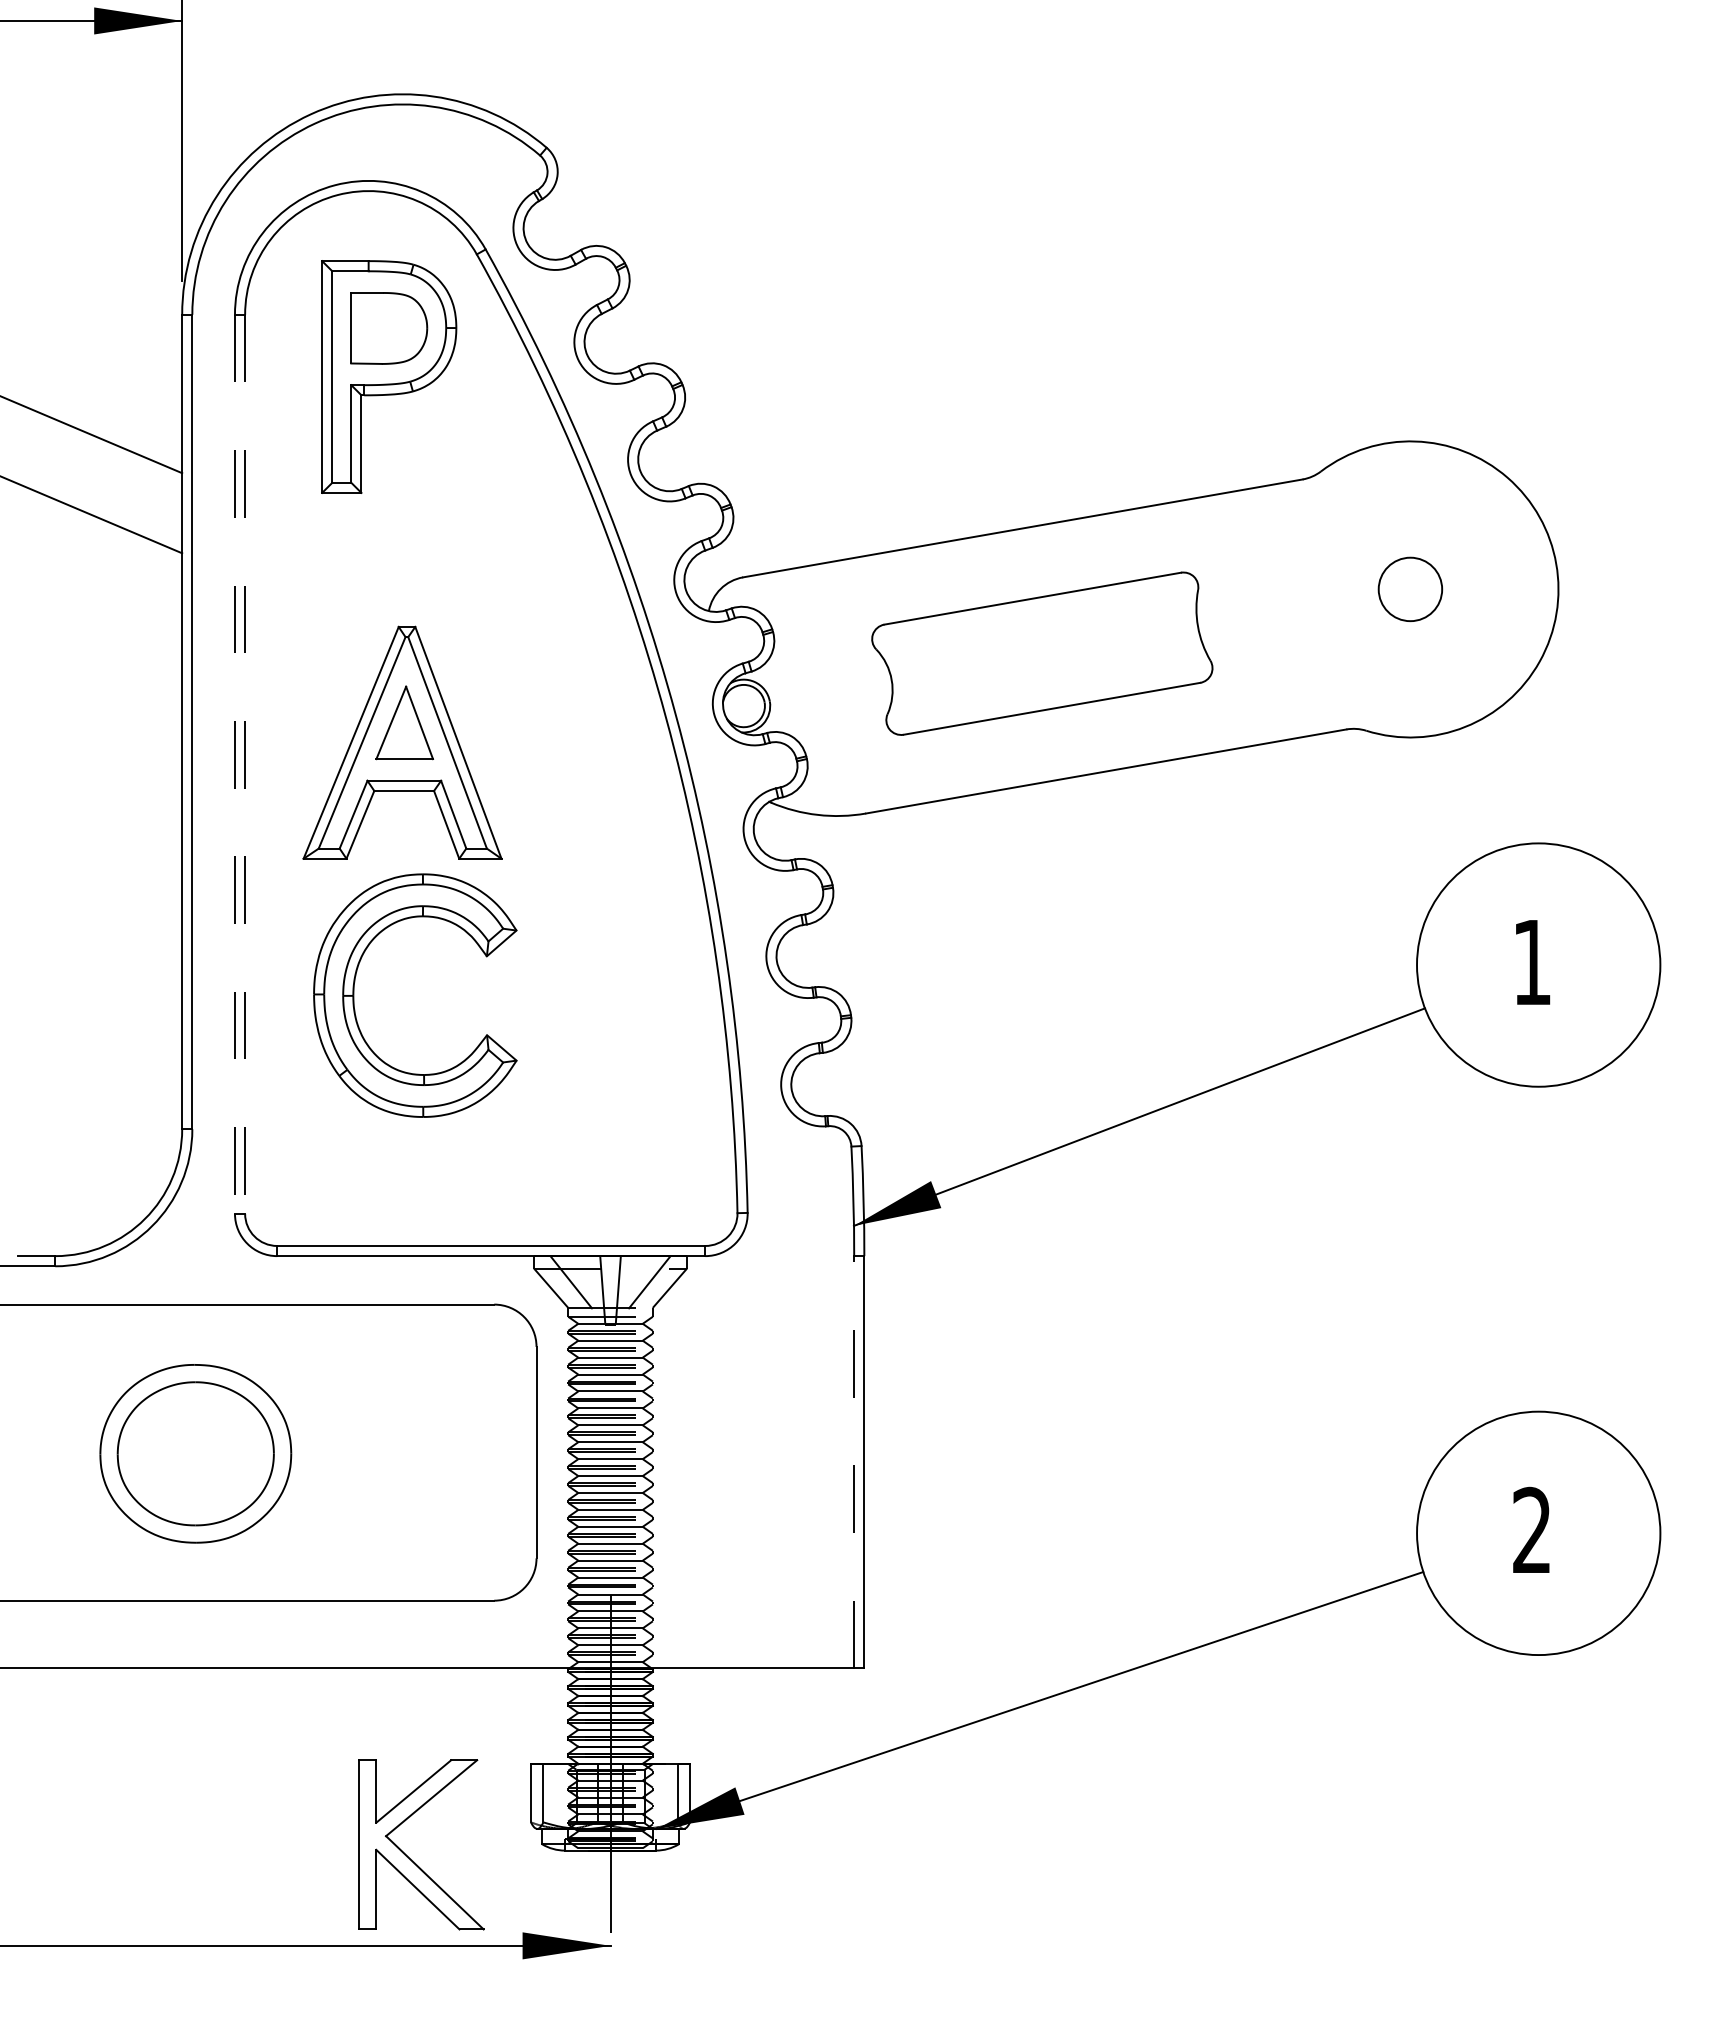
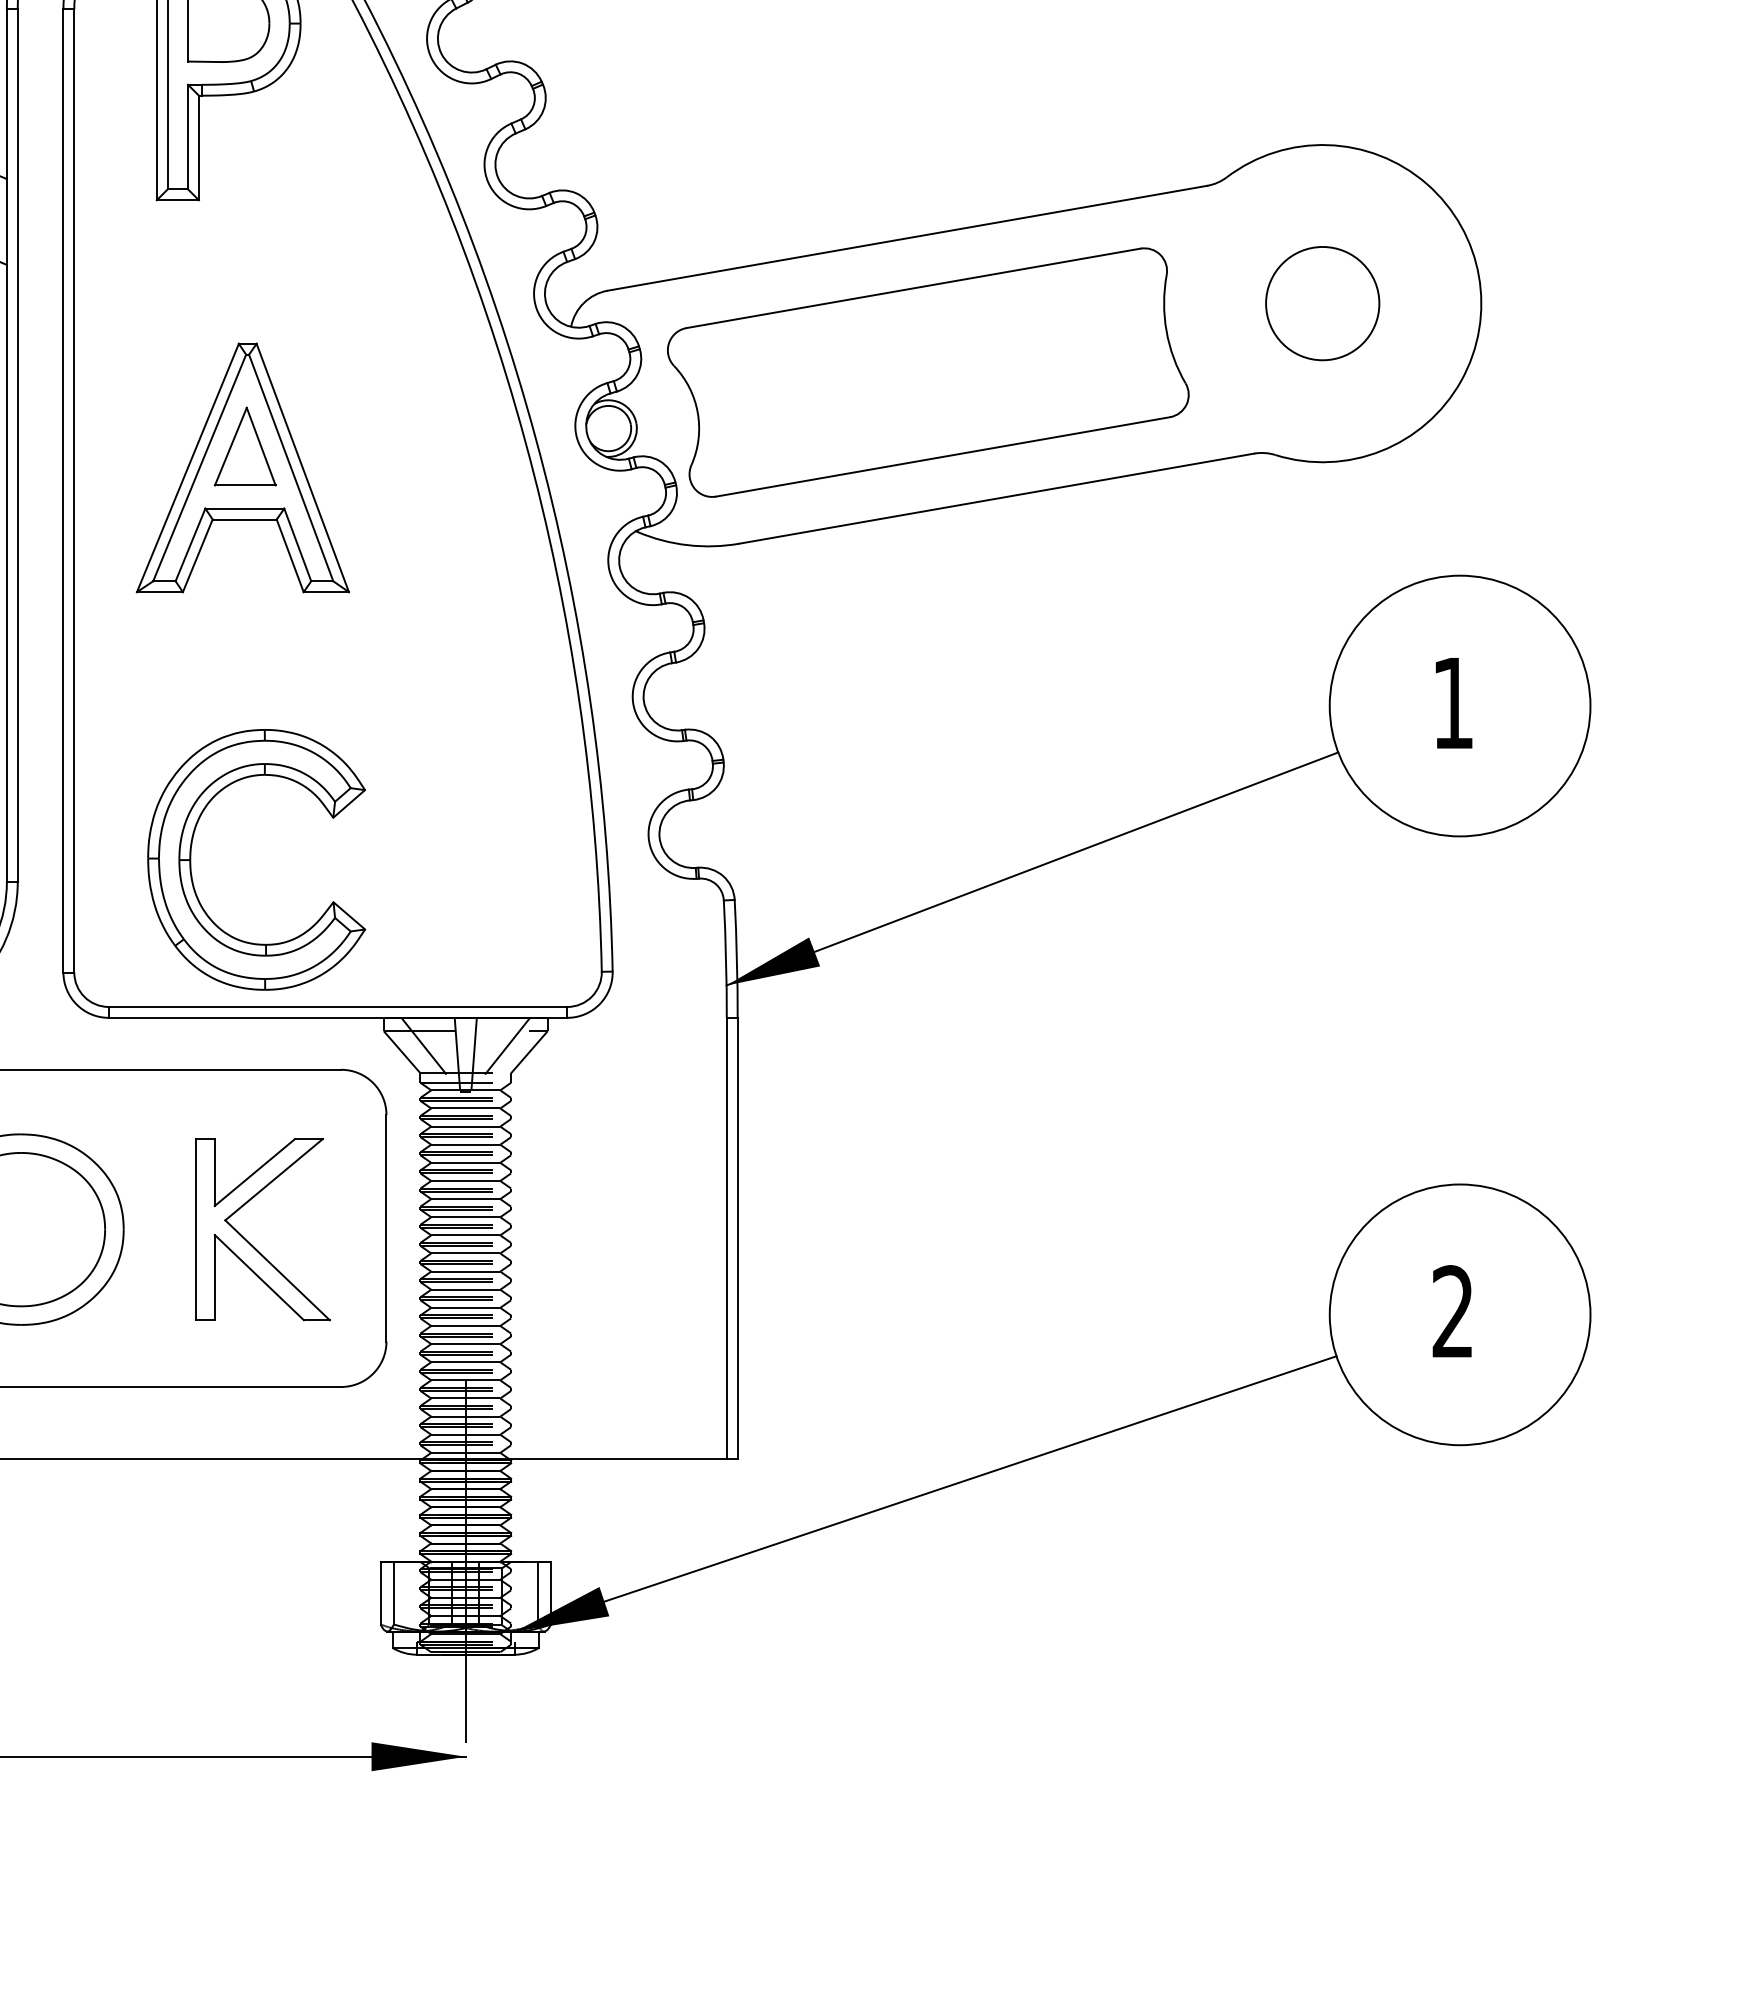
circle: (1410, 589) -> (1322, 303), size x1.67
part: (1042, 653) -> (928, 372), size x1.43
line: (234, 764) -> (62, 491), dashed -> solid
line: (245, 764) -> (74, 491), dashed -> solid
part: (354, 995) -> (191, 859), moved
line: (854, 1461) -> (727, 1237), dashed -> solid
part: (408, 1856) -> (249, 1242), moved

